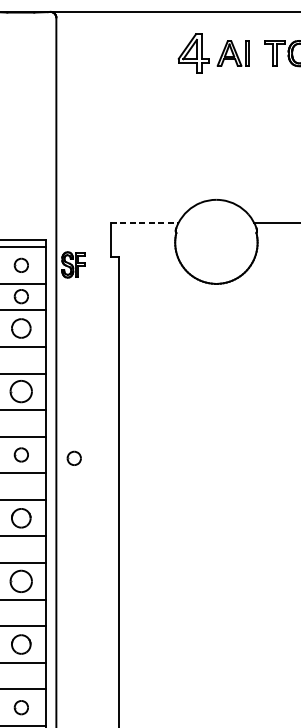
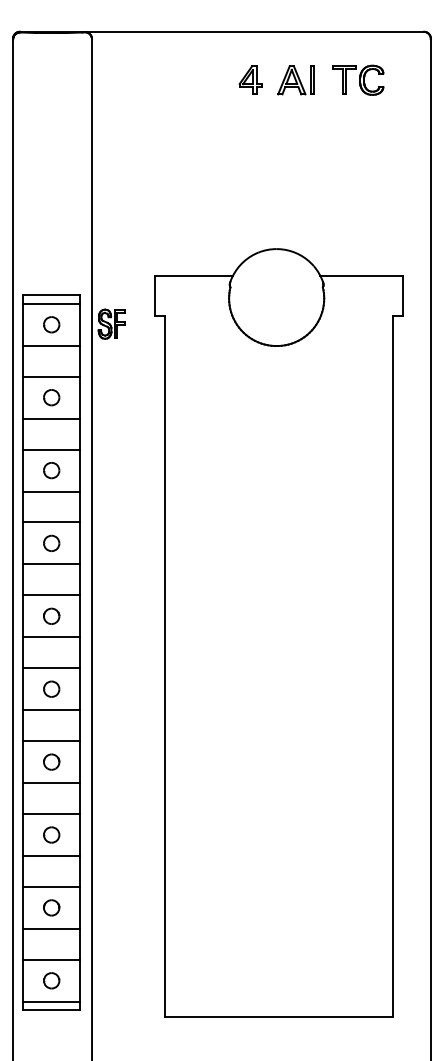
part: (193, 52) -> (250, 79), size x0.62
line: (145, 222) -> (194, 275), dashed -> solid
part: (21, 296) -> (51, 360), removed
part: (21, 328) -> (51, 397), size x0.71
part: (21, 391) -> (51, 470), size x0.62
part: (74, 457) -> (112, 546), removed
part: (21, 517) -> (51, 615), size x0.71
part: (21, 580) -> (51, 688), size x0.62
part: (21, 643) -> (51, 761), size x0.71

